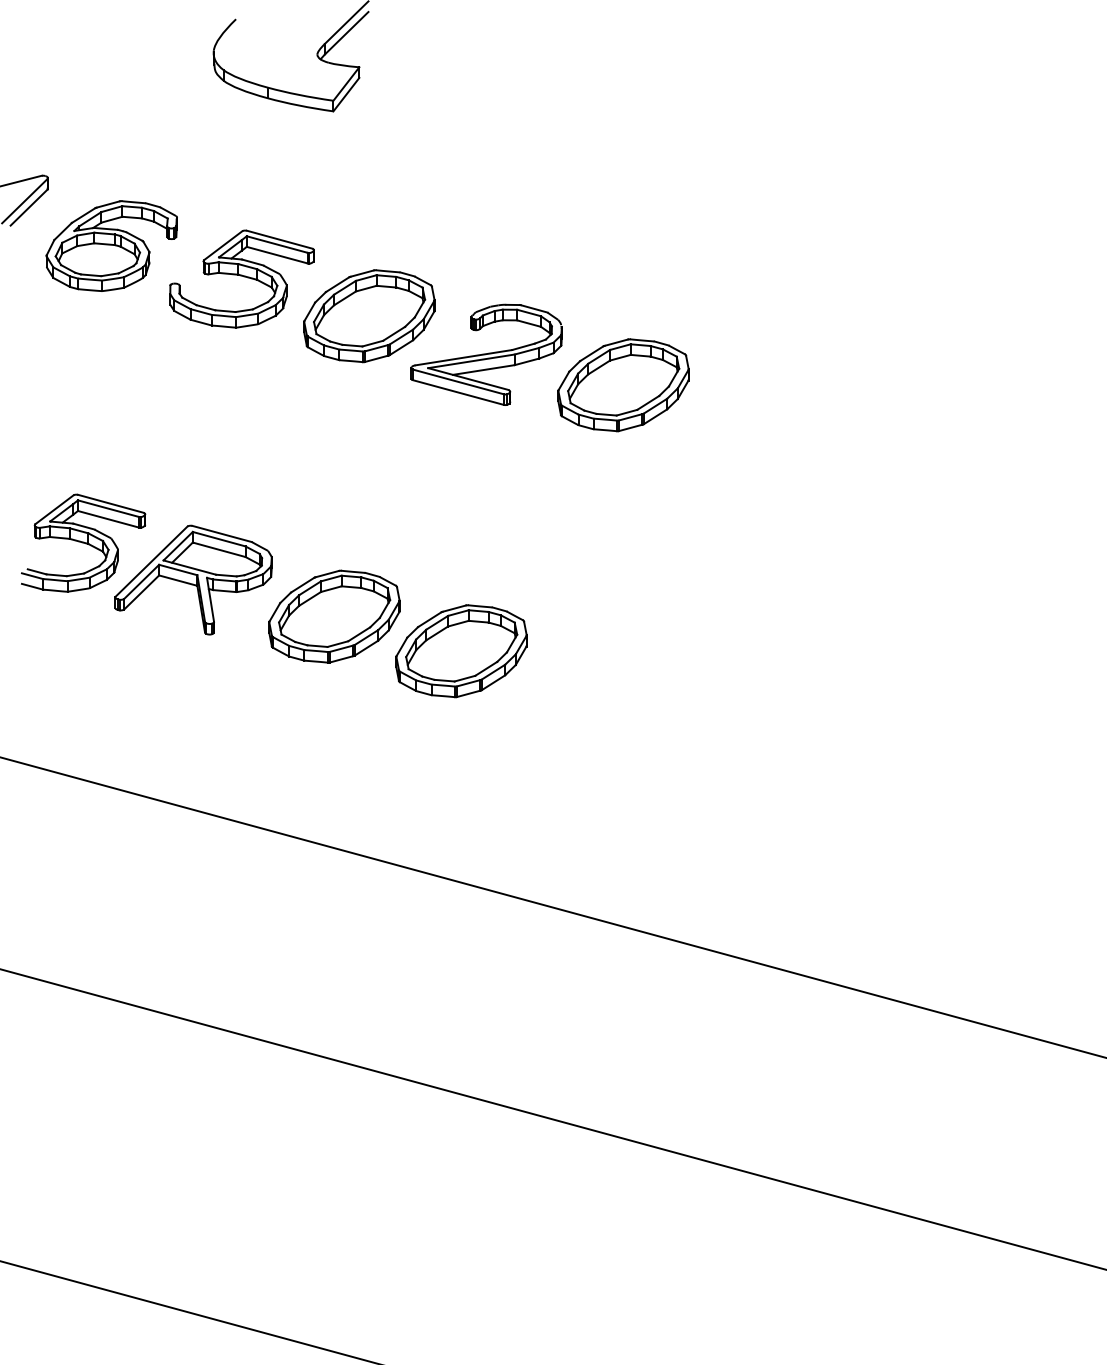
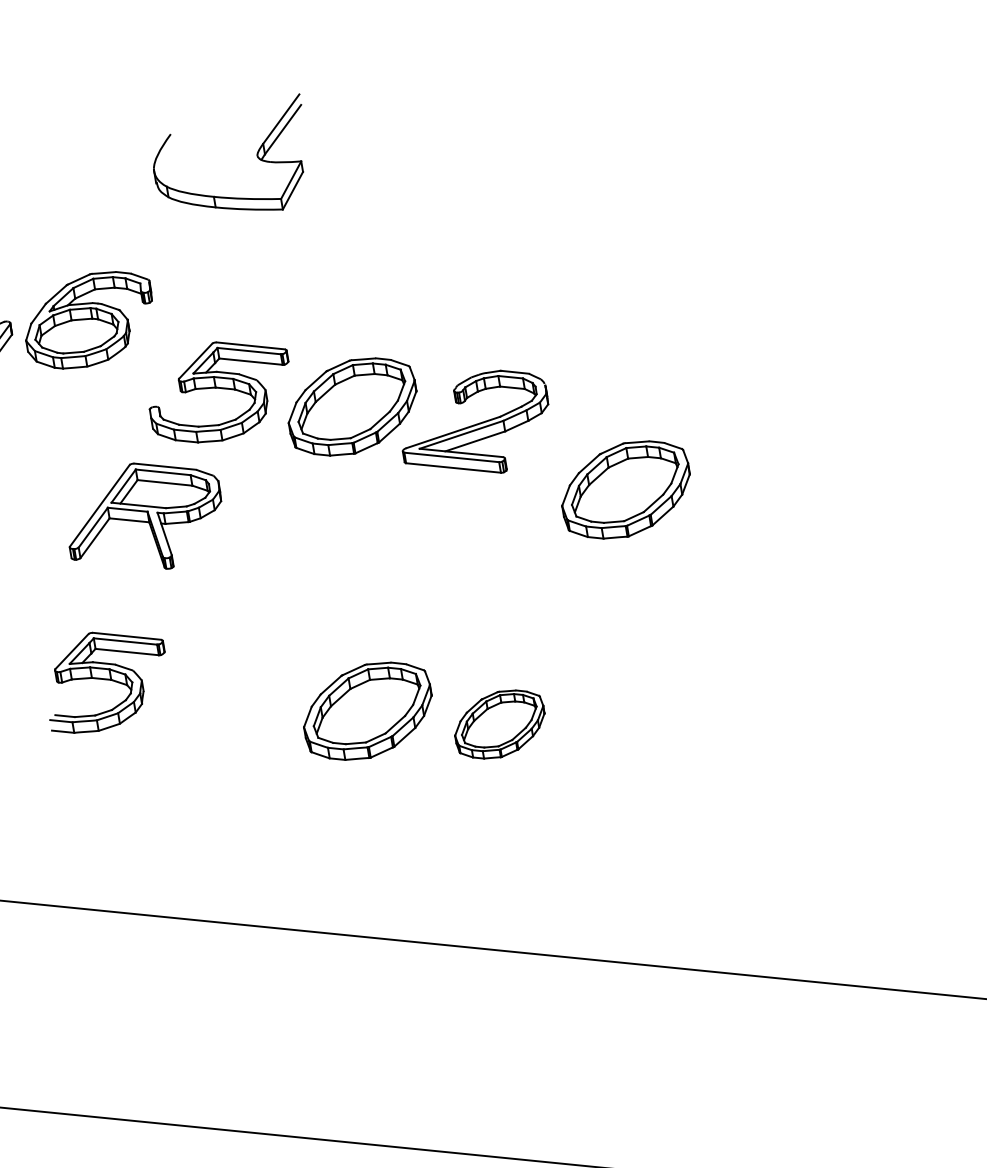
part: (111, 245) -> (88, 319), moved
part: (623, 385) -> (626, 490), moved
part: (193, 579) -> (144, 516), moved
part: (461, 651) -> (499, 724), size x0.7

